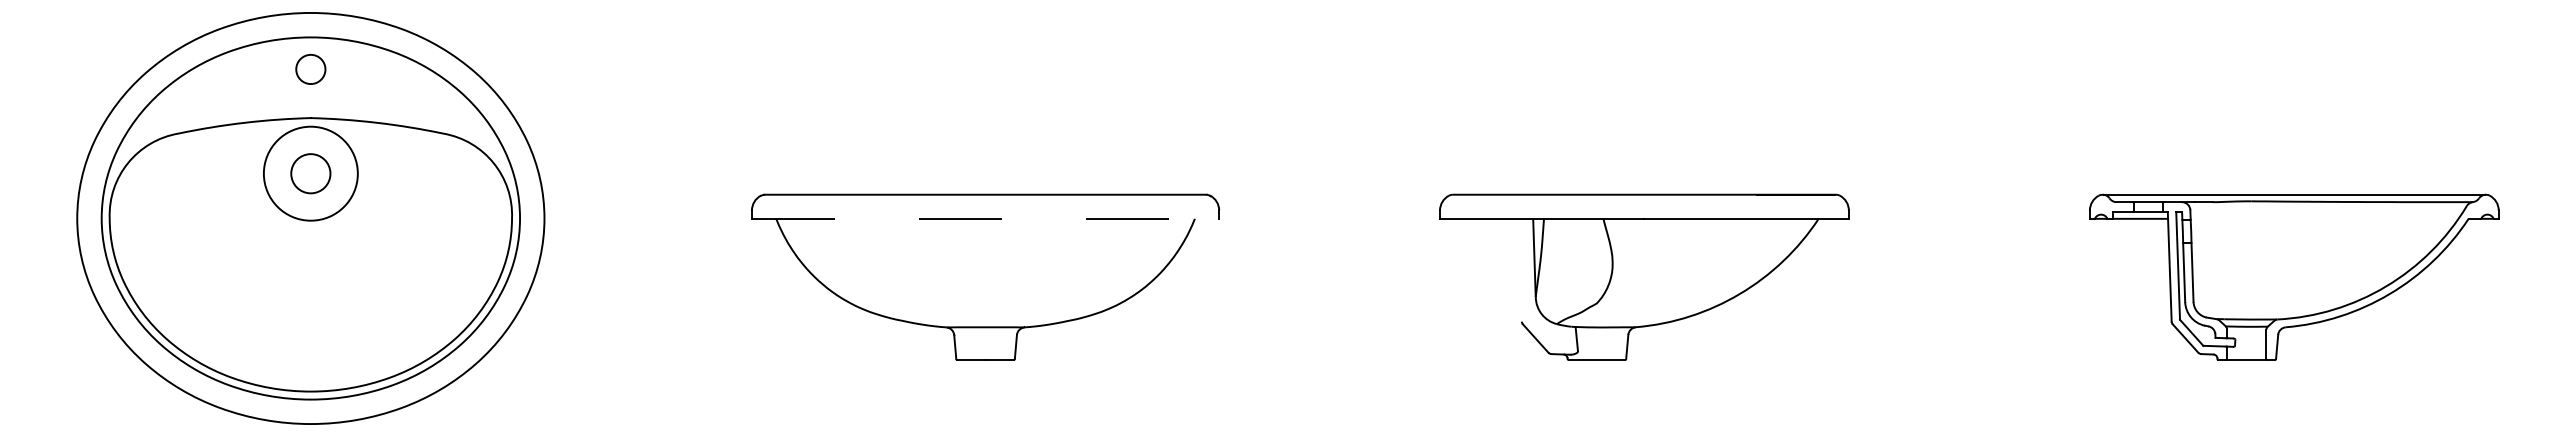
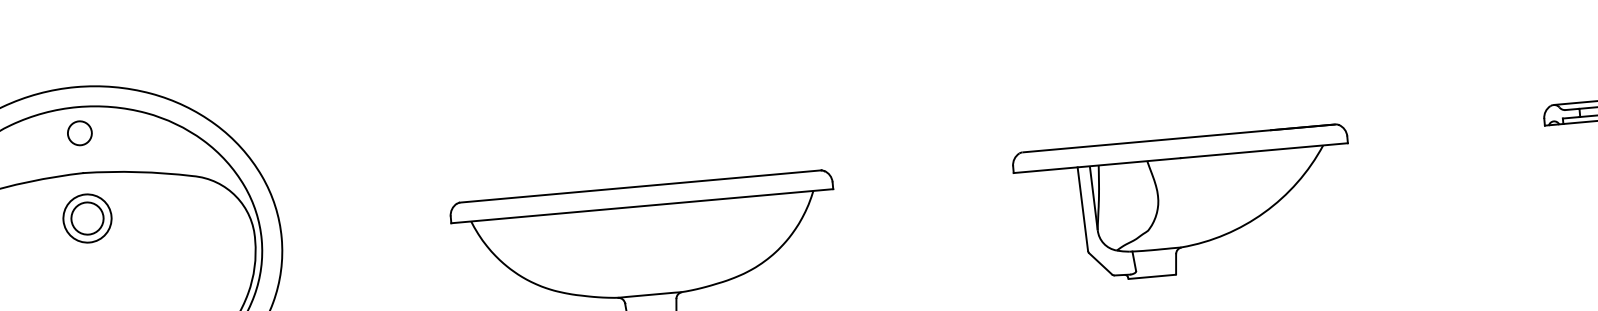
circle: (310, 173) -> (87, 218), size x0.62
line: (985, 218) -> (642, 205), dashed -> solid
line: (1519, 269) -> (1082, 208), added

